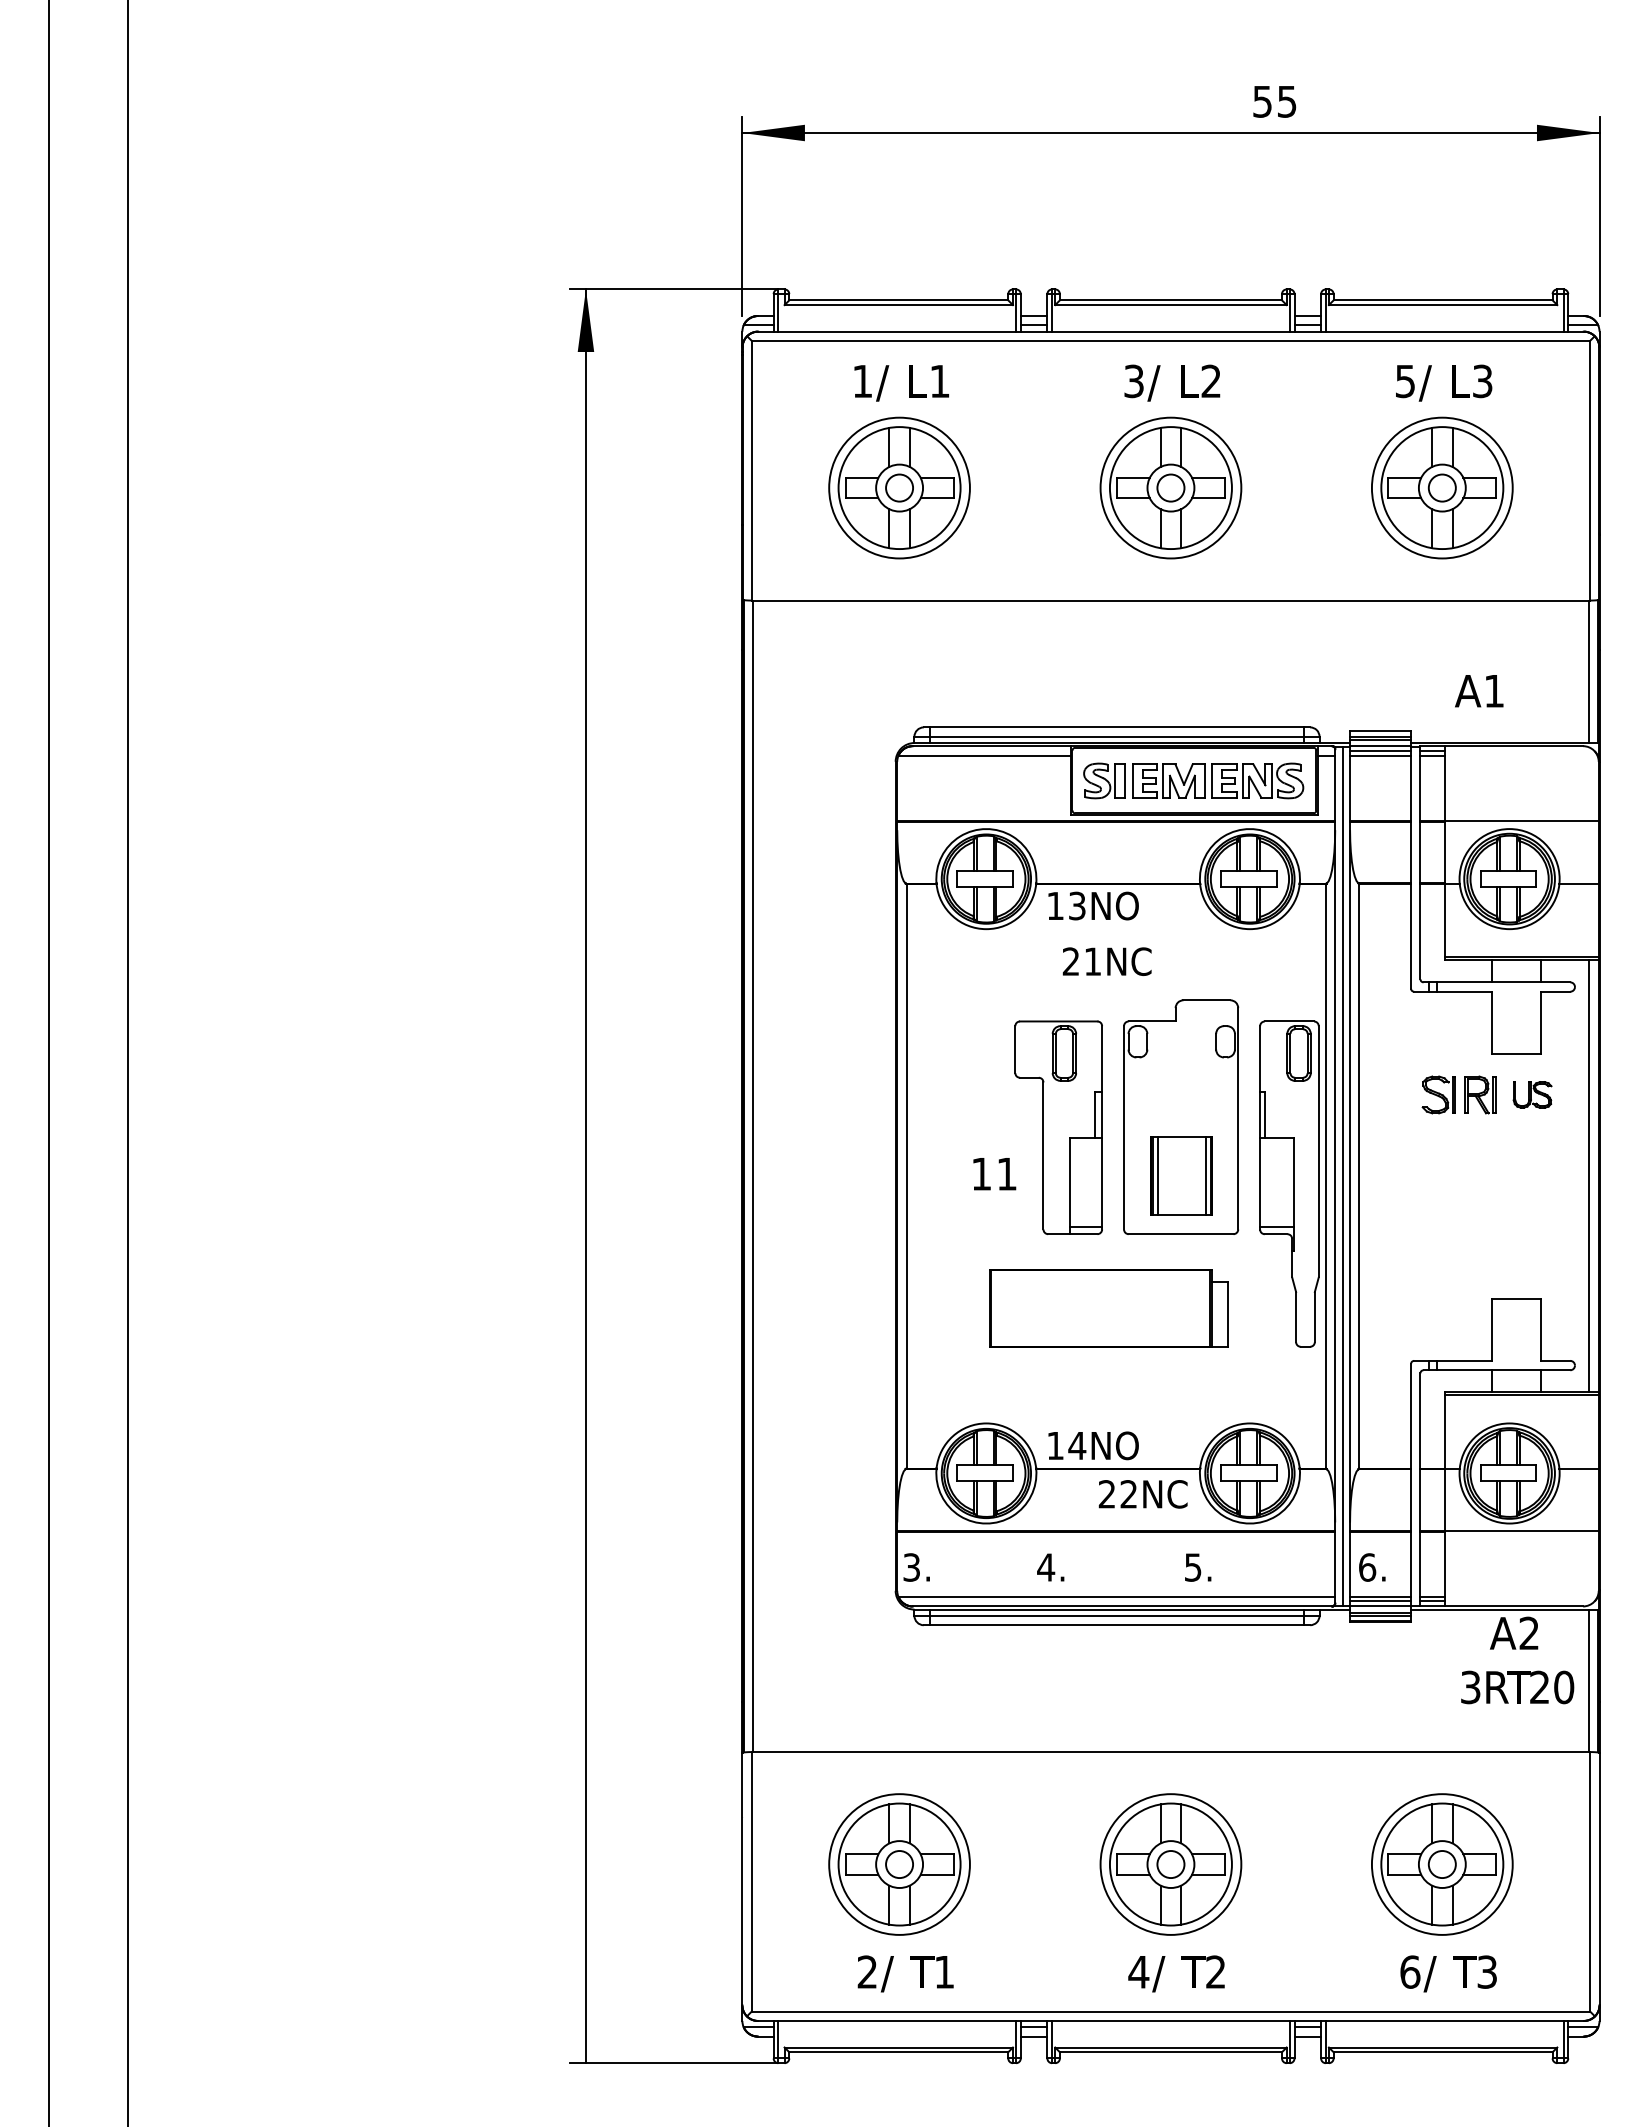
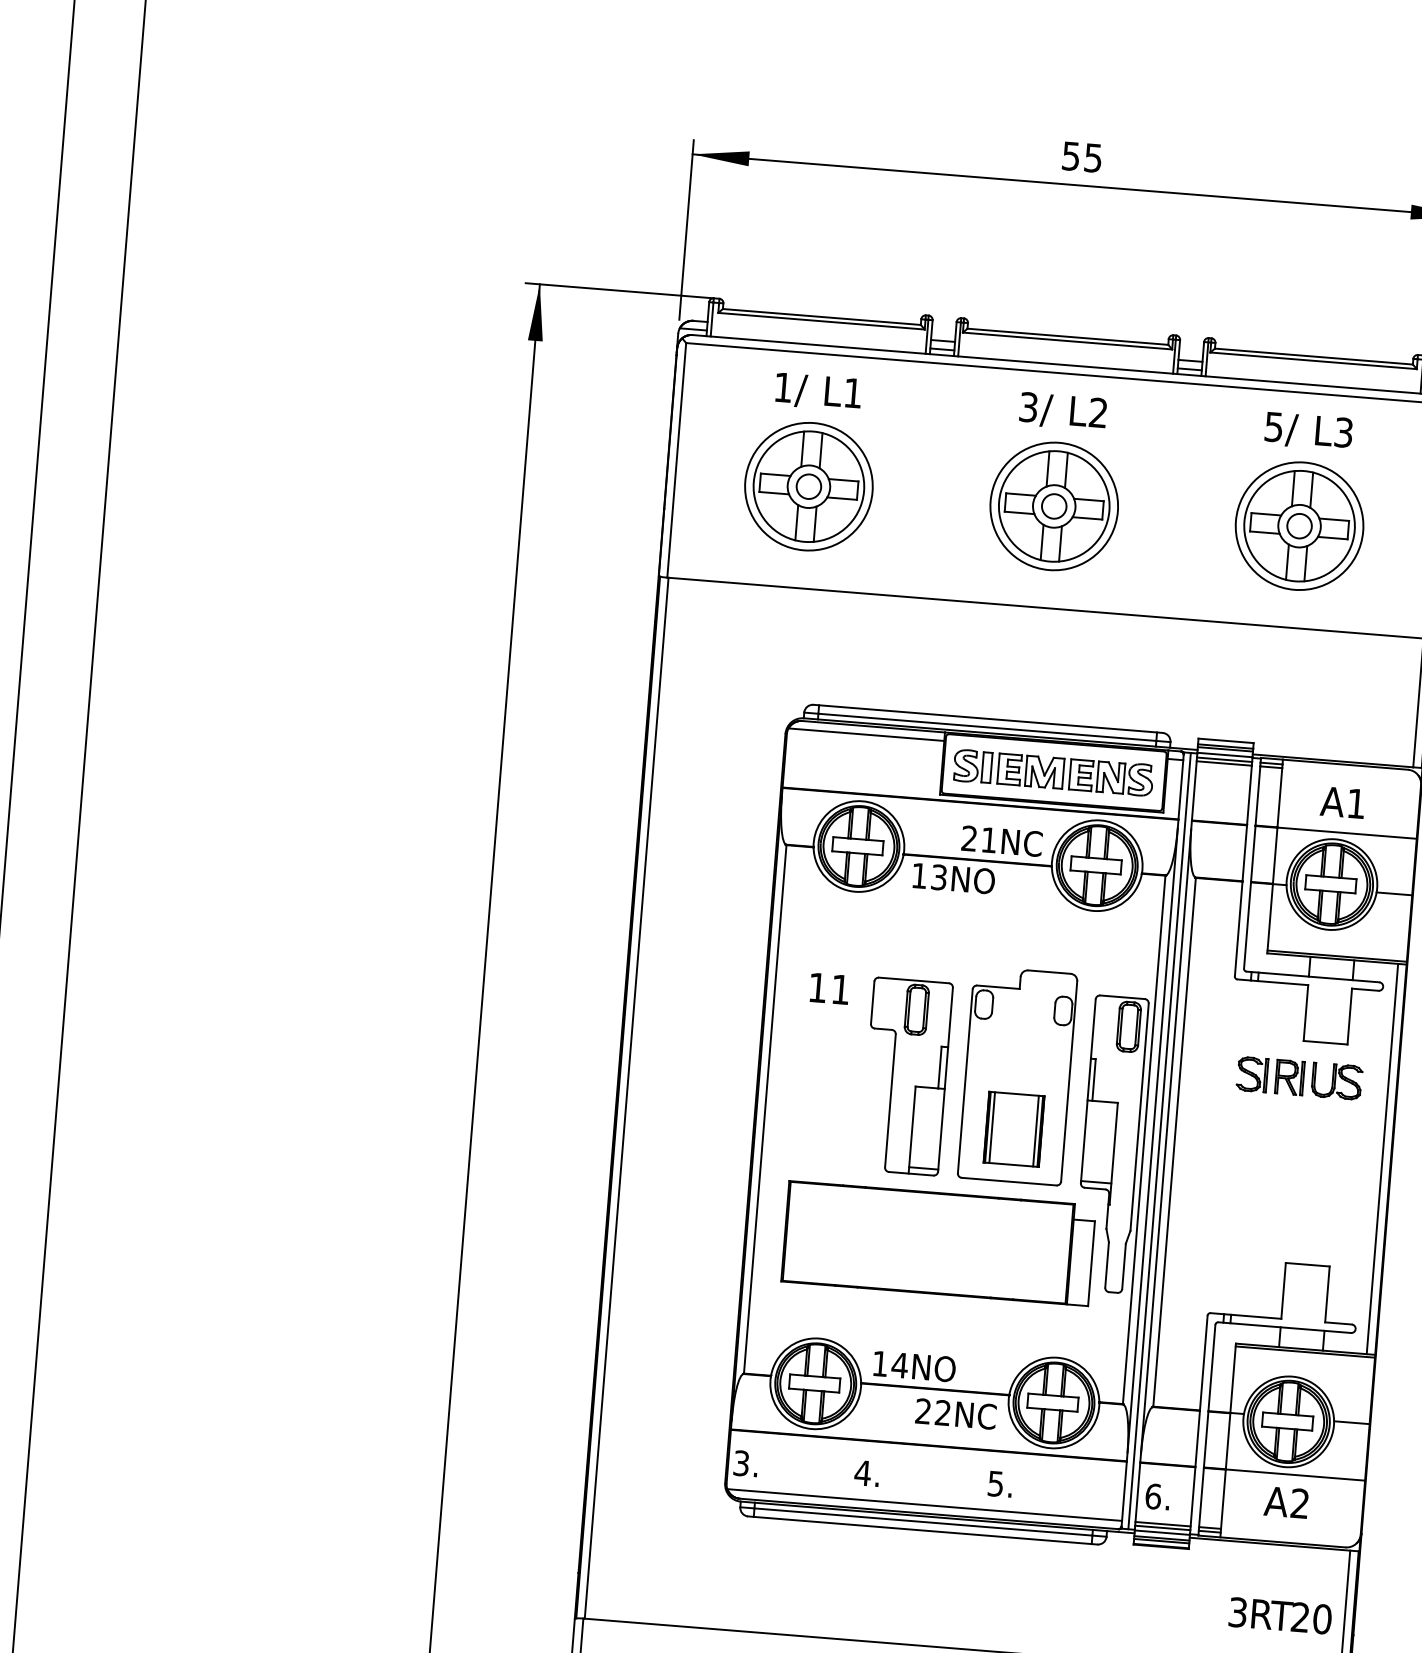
text: (1274, 101) -> (1081, 156), moved
text: (1479, 691) -> (1342, 803), moved
text: (1106, 961) -> (1001, 841), moved
part: (1532, 1094) -> (1336, 1080), size x1.43
text: (994, 1174) -> (829, 989), moved
part: (1108, 1308) -> (938, 1243), size x1.43
text: (1514, 1632) -> (1286, 1501), moved

